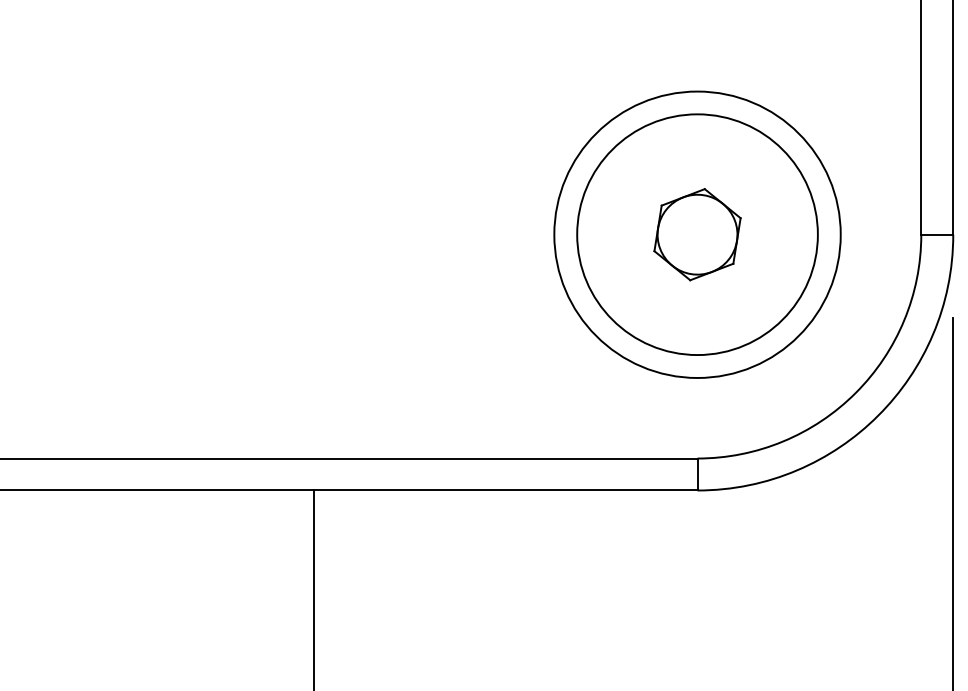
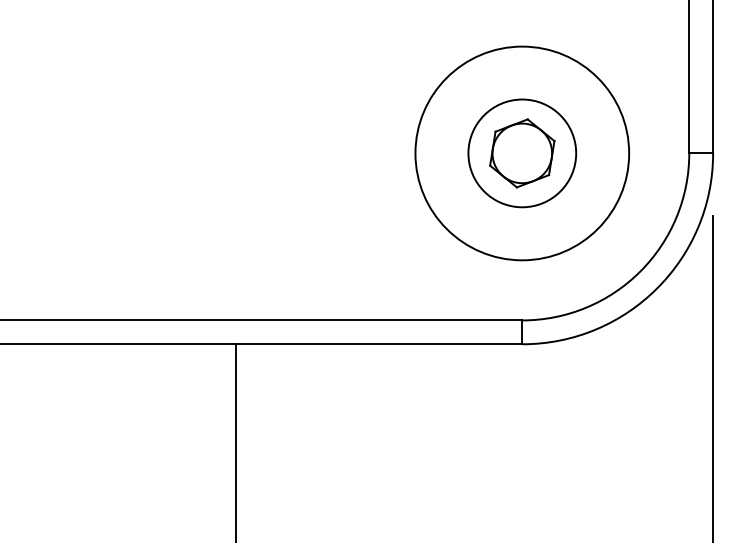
circle: (697, 234) -> (522, 153), size x0.6

